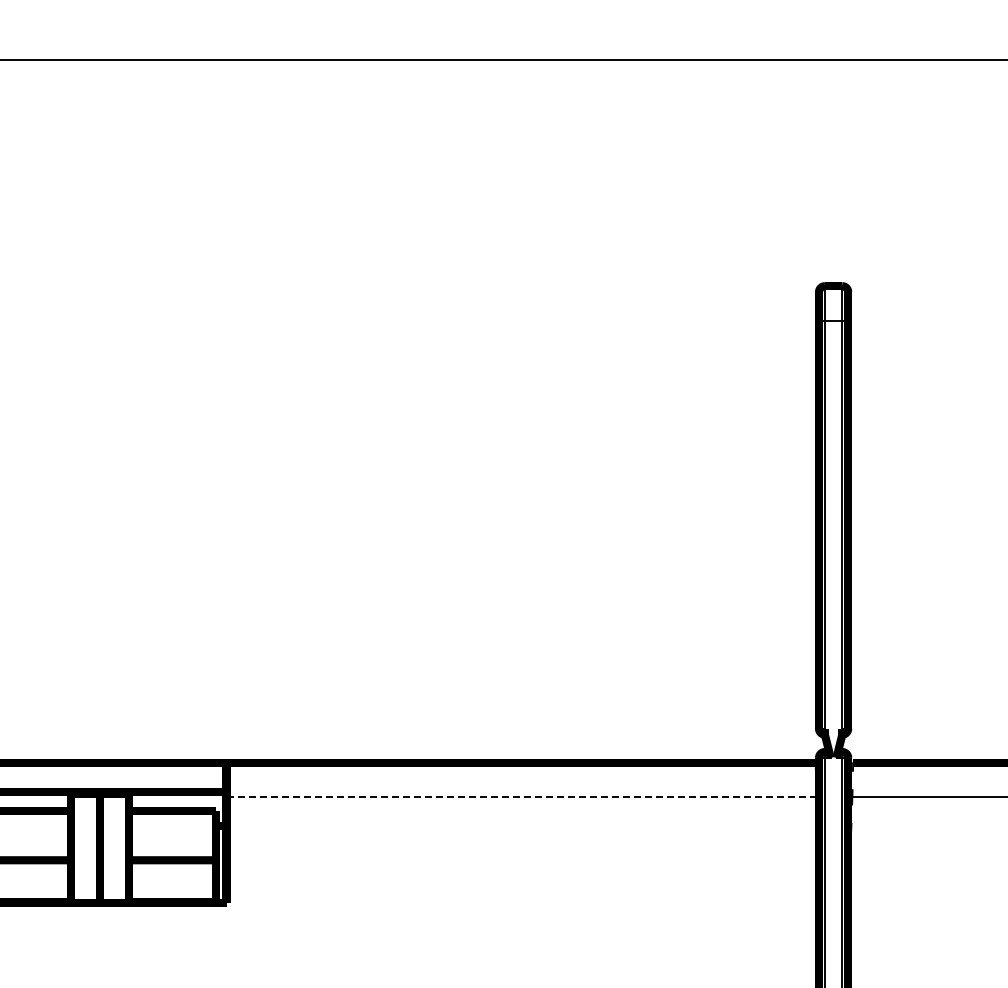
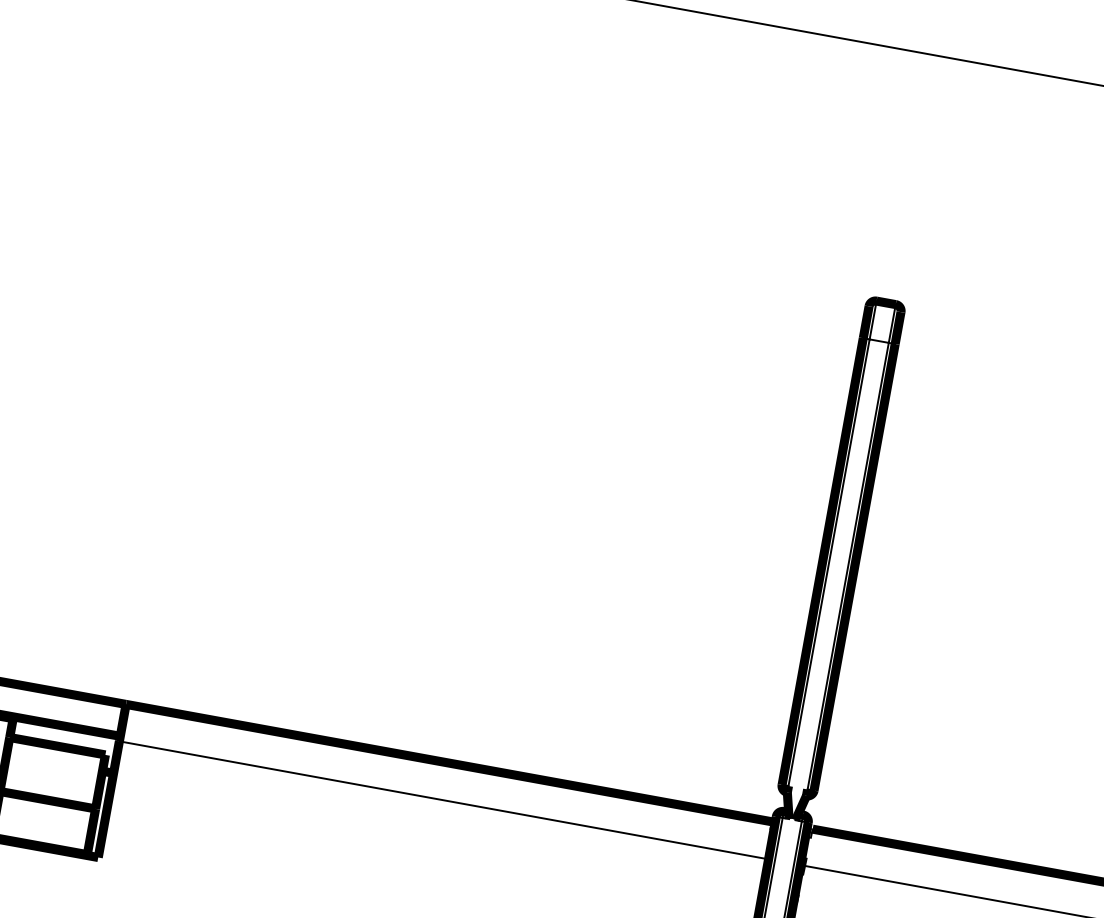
line: (521, 796) -> (442, 799), dashed -> solid

